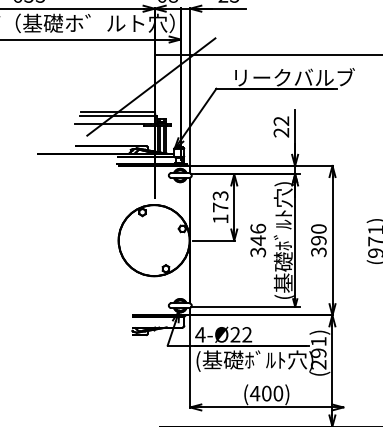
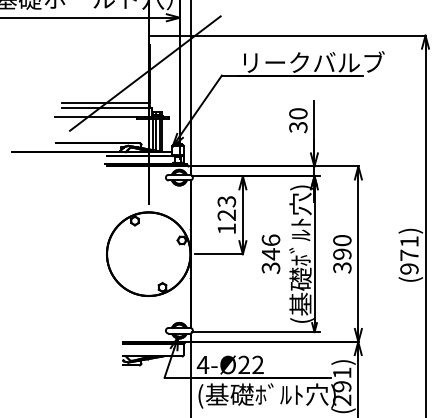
text: (281, 126) -> (298, 120), 22 -> 30
text: (220, 207) -> (226, 215), 173 -> 123

